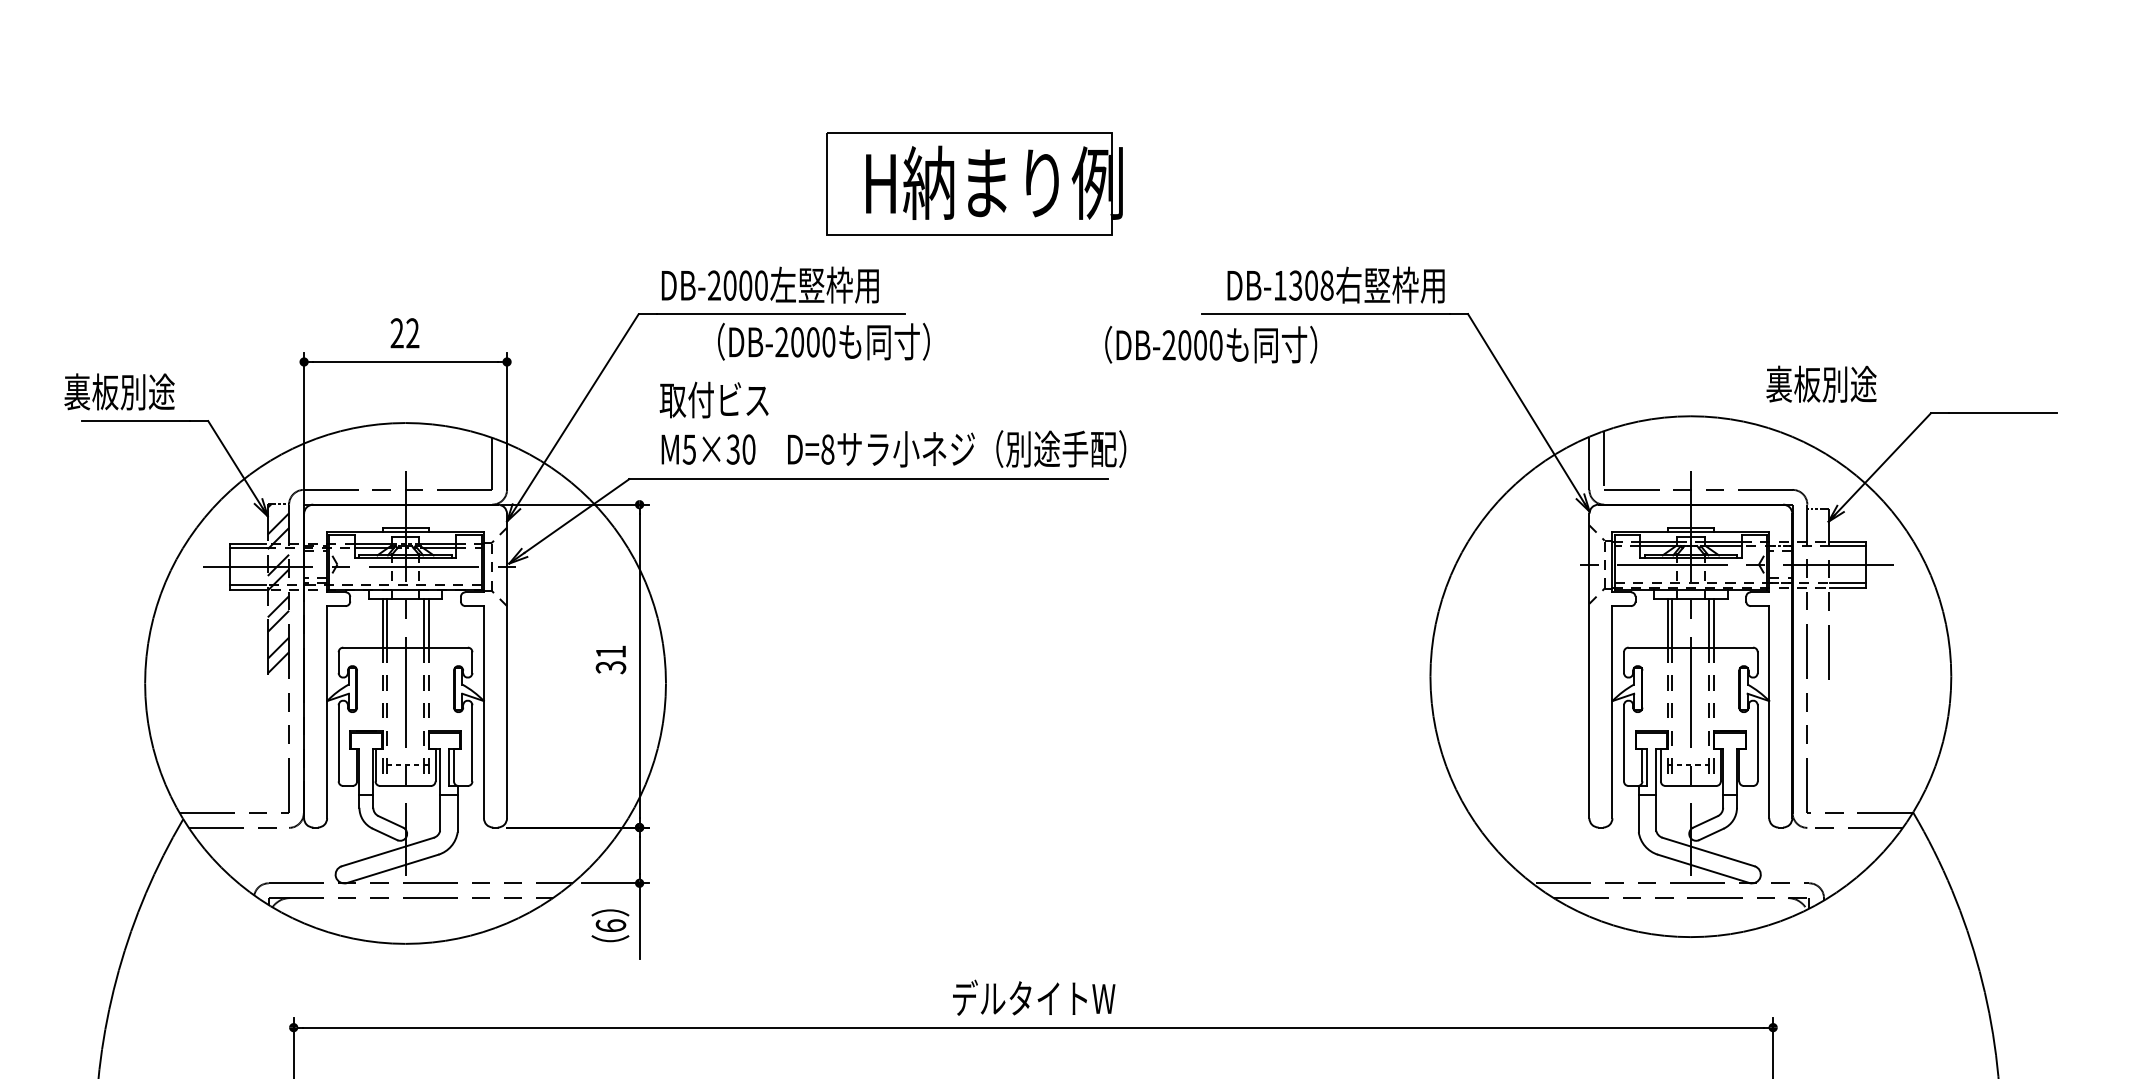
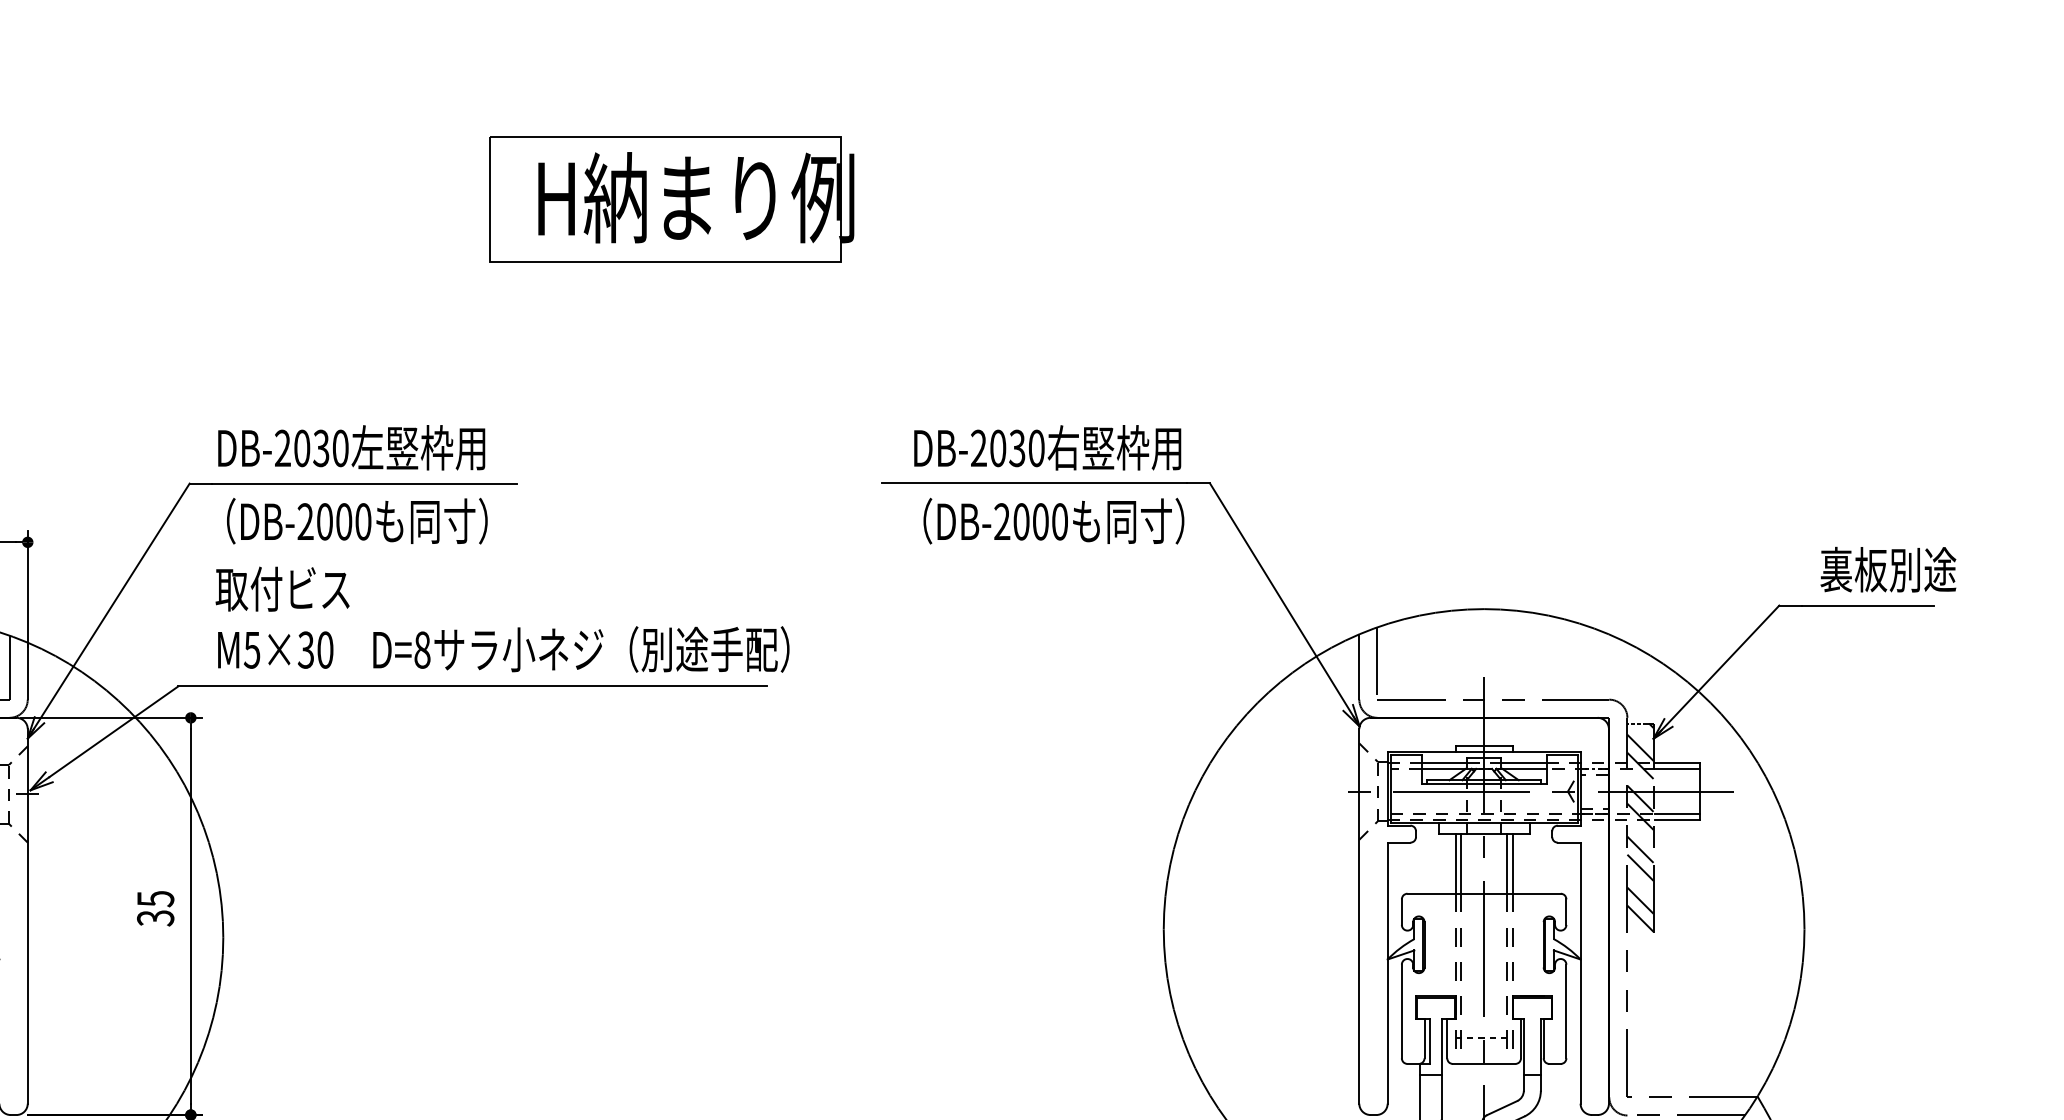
part: (974, 183) -> (671, 198), moved
text: (745, 285) -> (321, 448), DB-2000 -> DB-2030
text: (1303, 285) -> (1007, 448), DB-1308 -> DB-2030
text: (823, 341) -> (356, 520), moved
text: (1211, 344) -> (1054, 520), moved
text: (1821, 383) -> (1888, 568), moved
hatch: (1817, 593) -> (1639, 827), added
text: (611, 651) -> (156, 898), 31 -> 35

